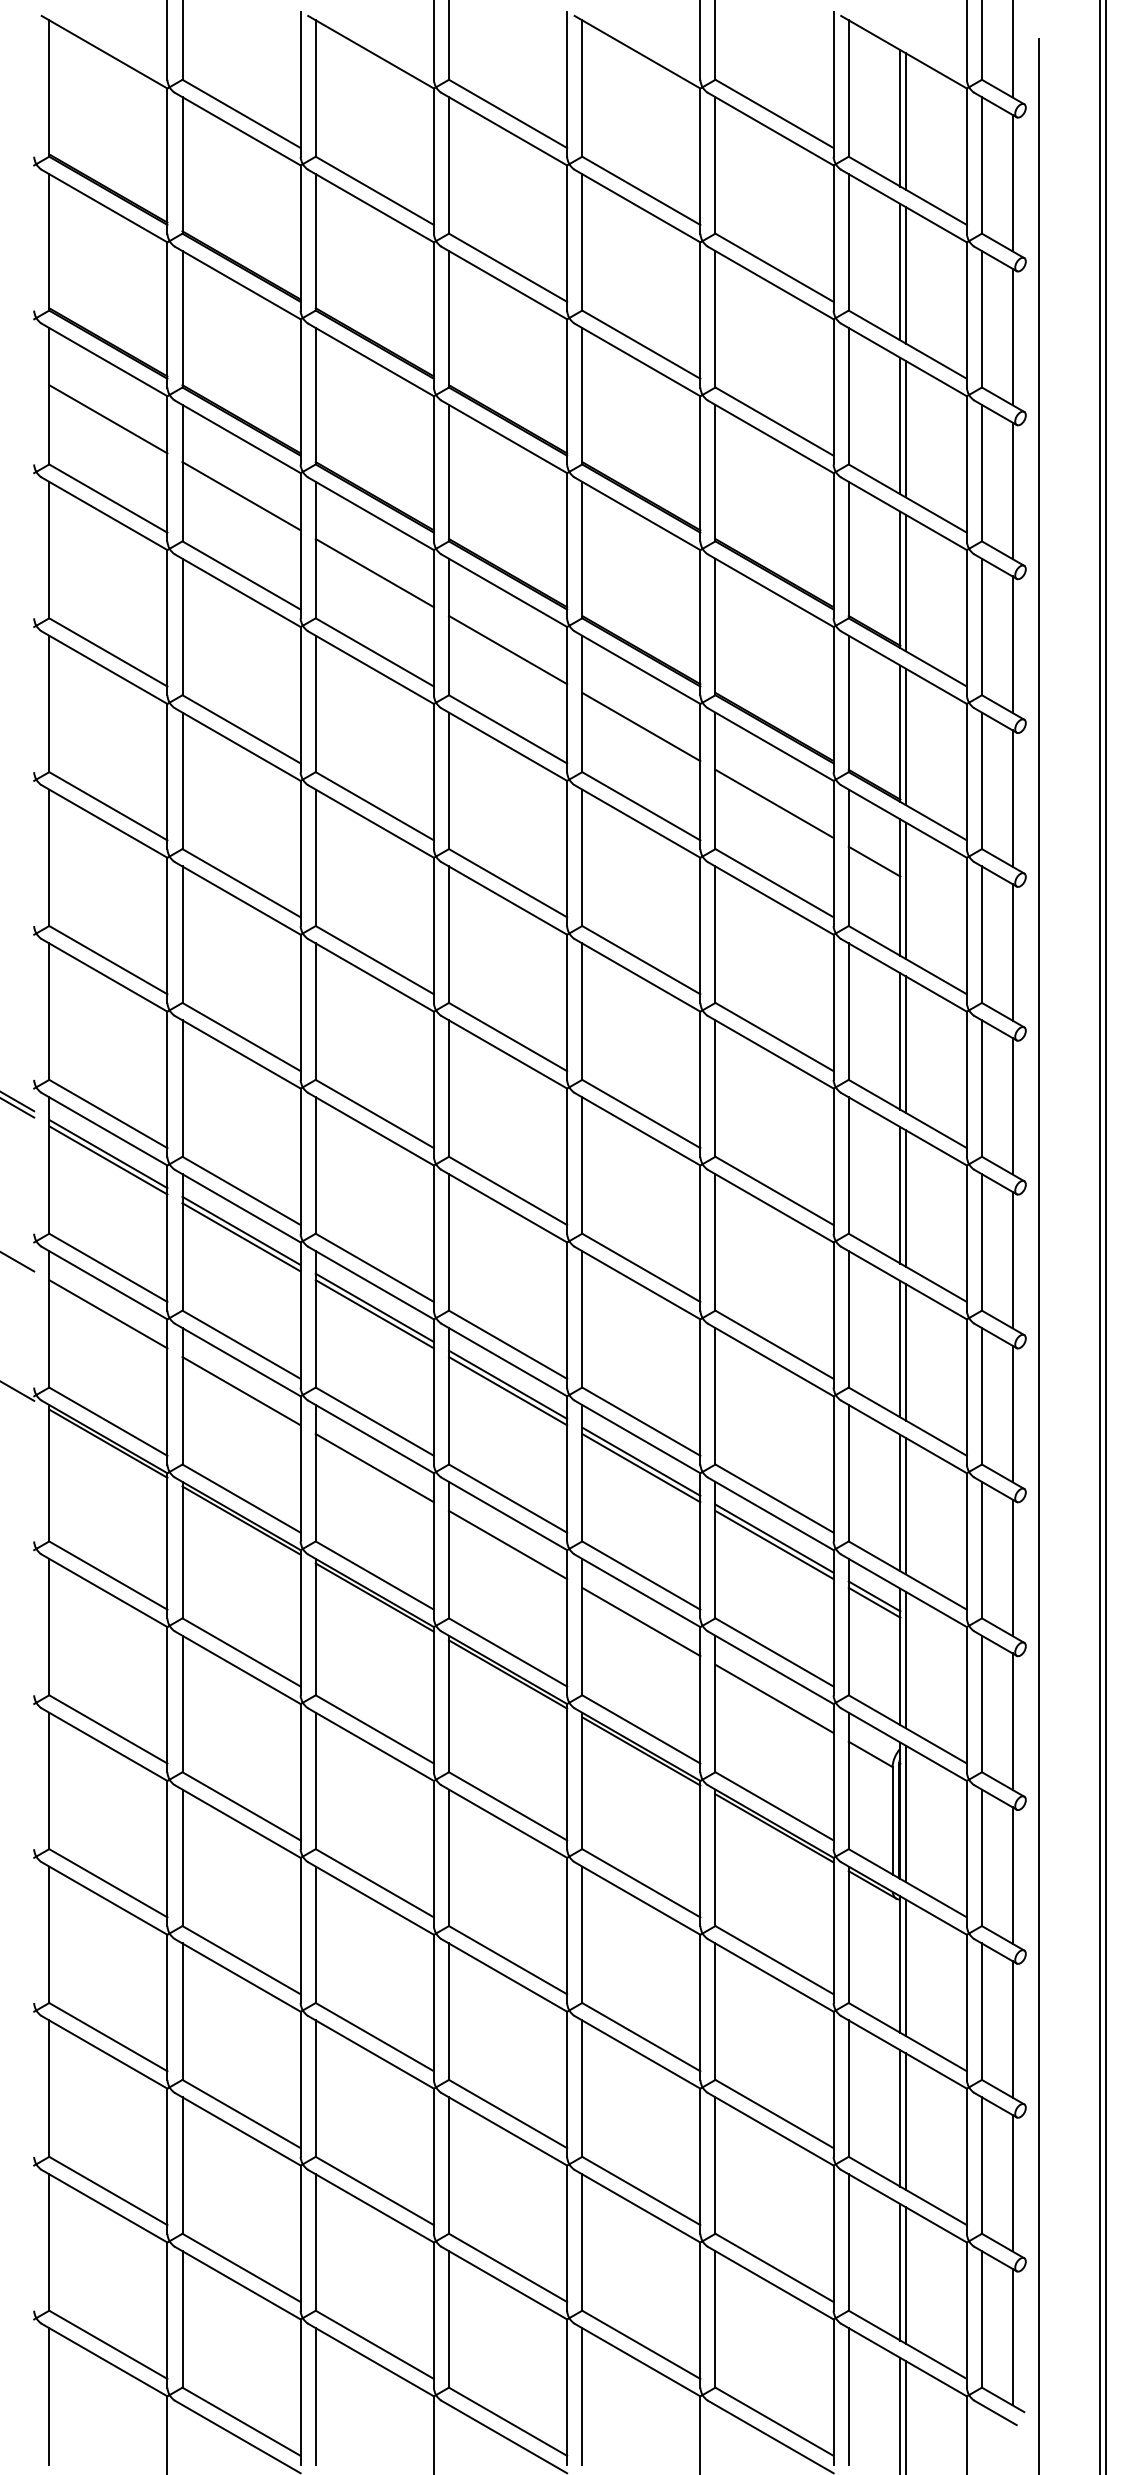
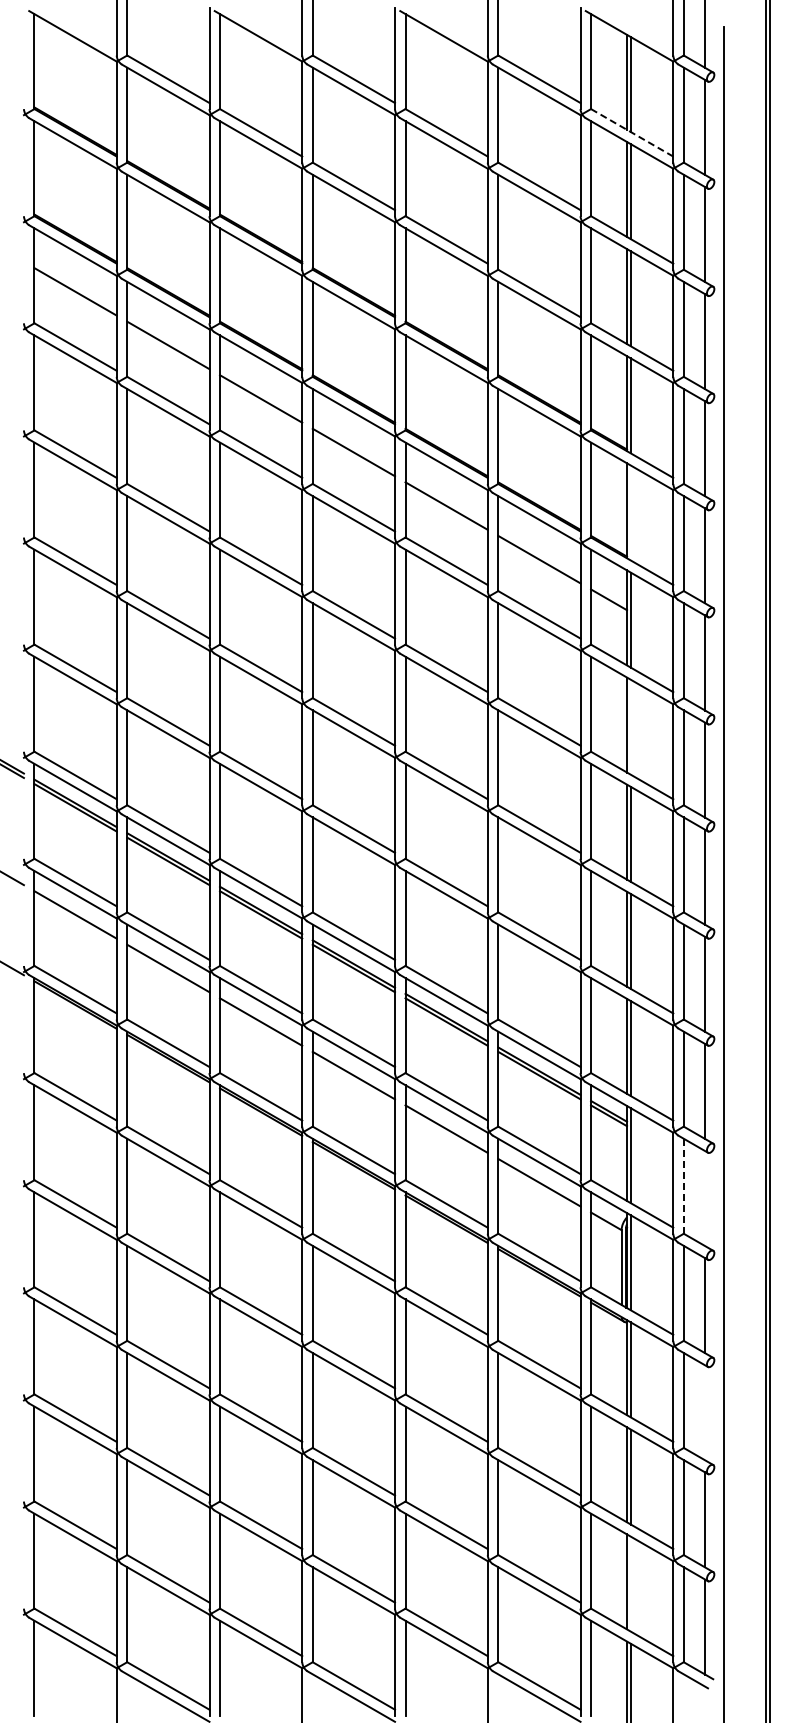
line: (908, 191) -> (632, 133), solid -> dashed
line: (905, 736) -> (630, 512), removed
line: (905, 1043) -> (630, 726), removed
line: (981, 1704) -> (683, 1186), solid -> dashed
line: (1013, 1721) -> (705, 1198), removed
line: (1013, 2028) -> (705, 1412), removed
line: (905, 2274) -> (630, 1583), removed

